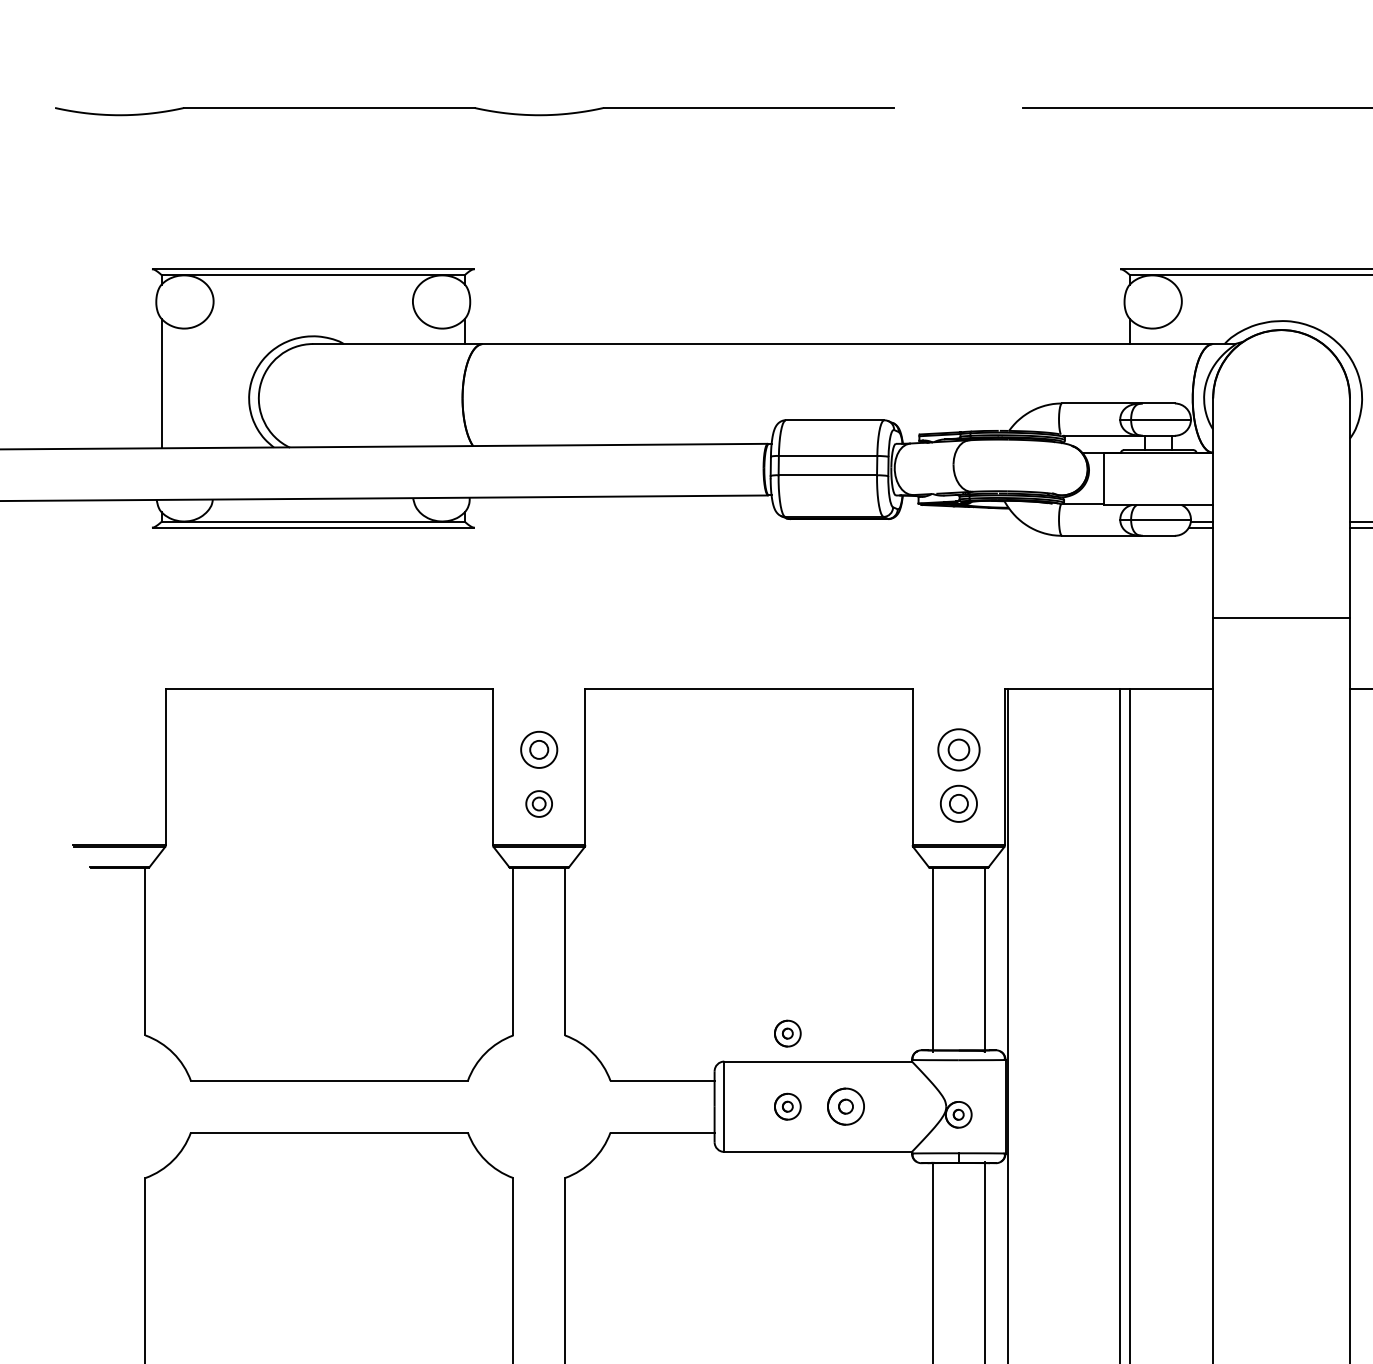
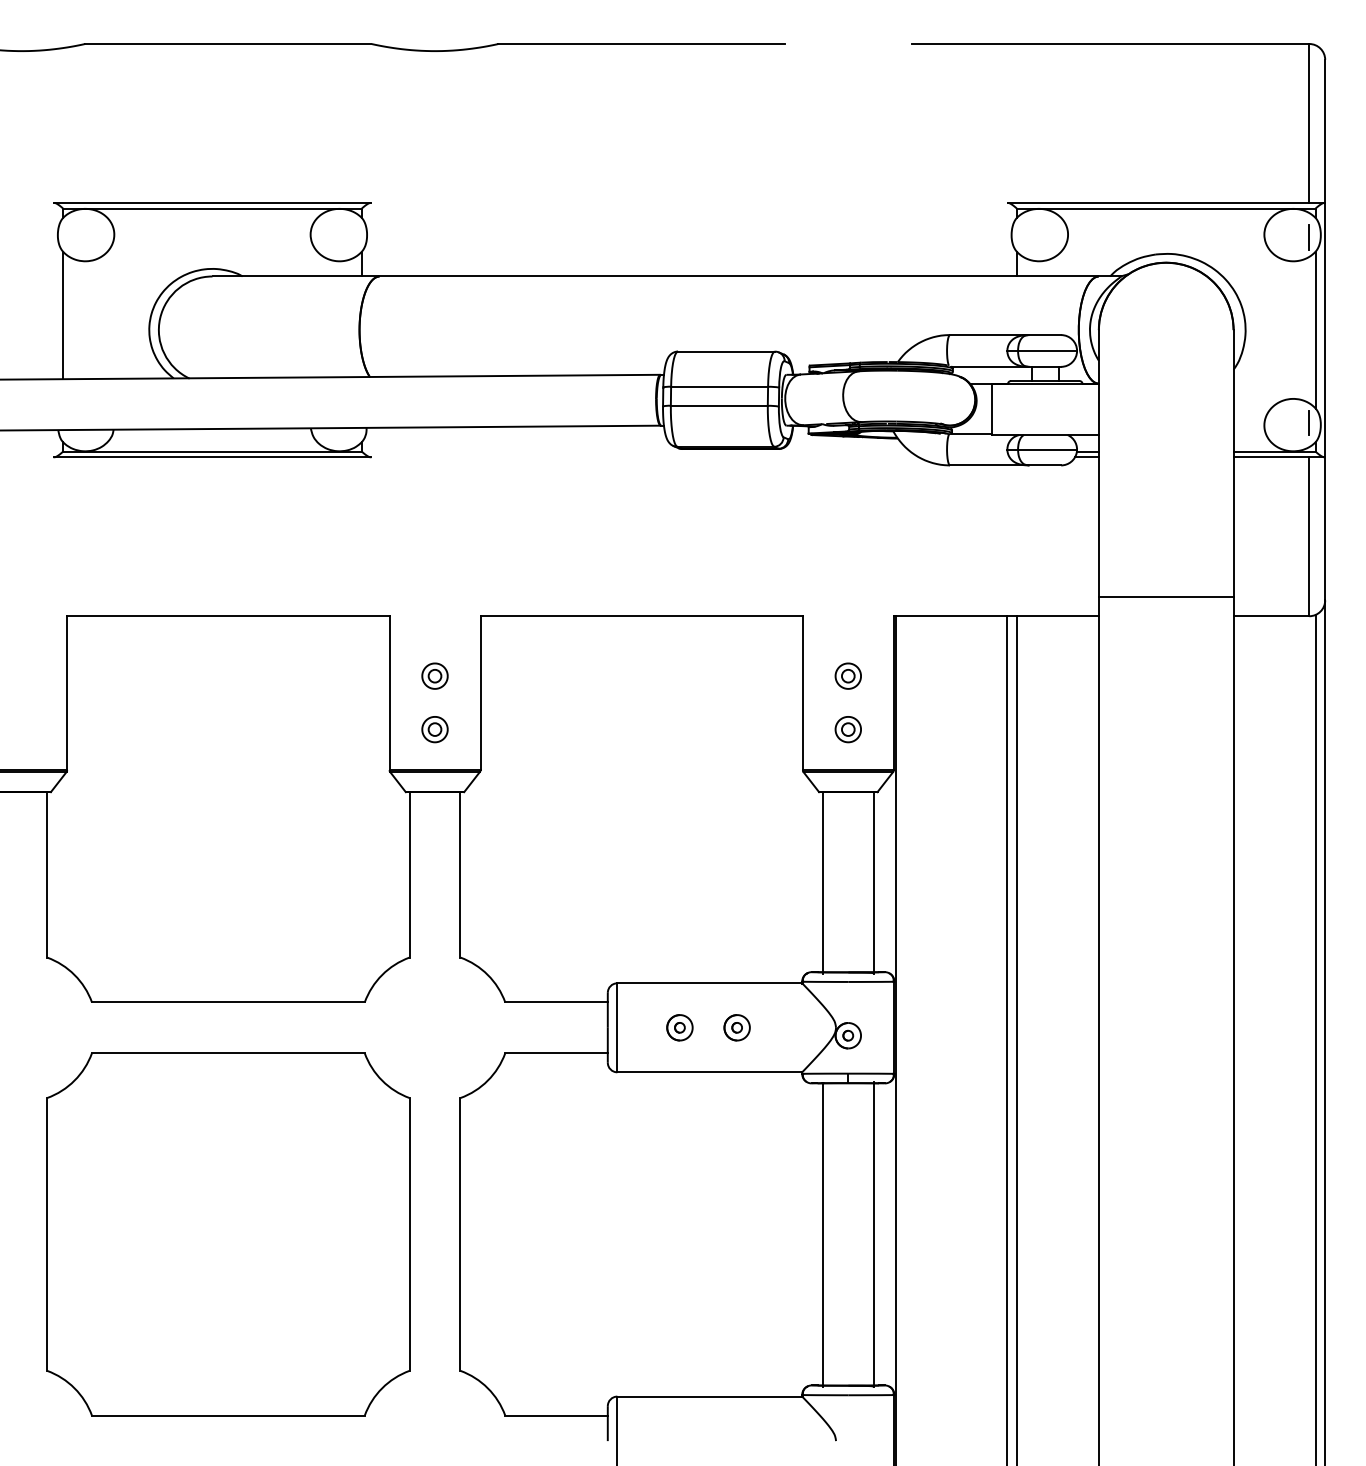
line: (1280, 618) -> (1165, 597), moved
part: (538, 749) -> (434, 675), size x0.71
part: (957, 749) -> (847, 675), size x0.62
part: (957, 803) -> (847, 729), size x0.71
part: (787, 1033) -> (679, 955), removed
part: (845, 1106) -> (736, 1027), size x0.71

